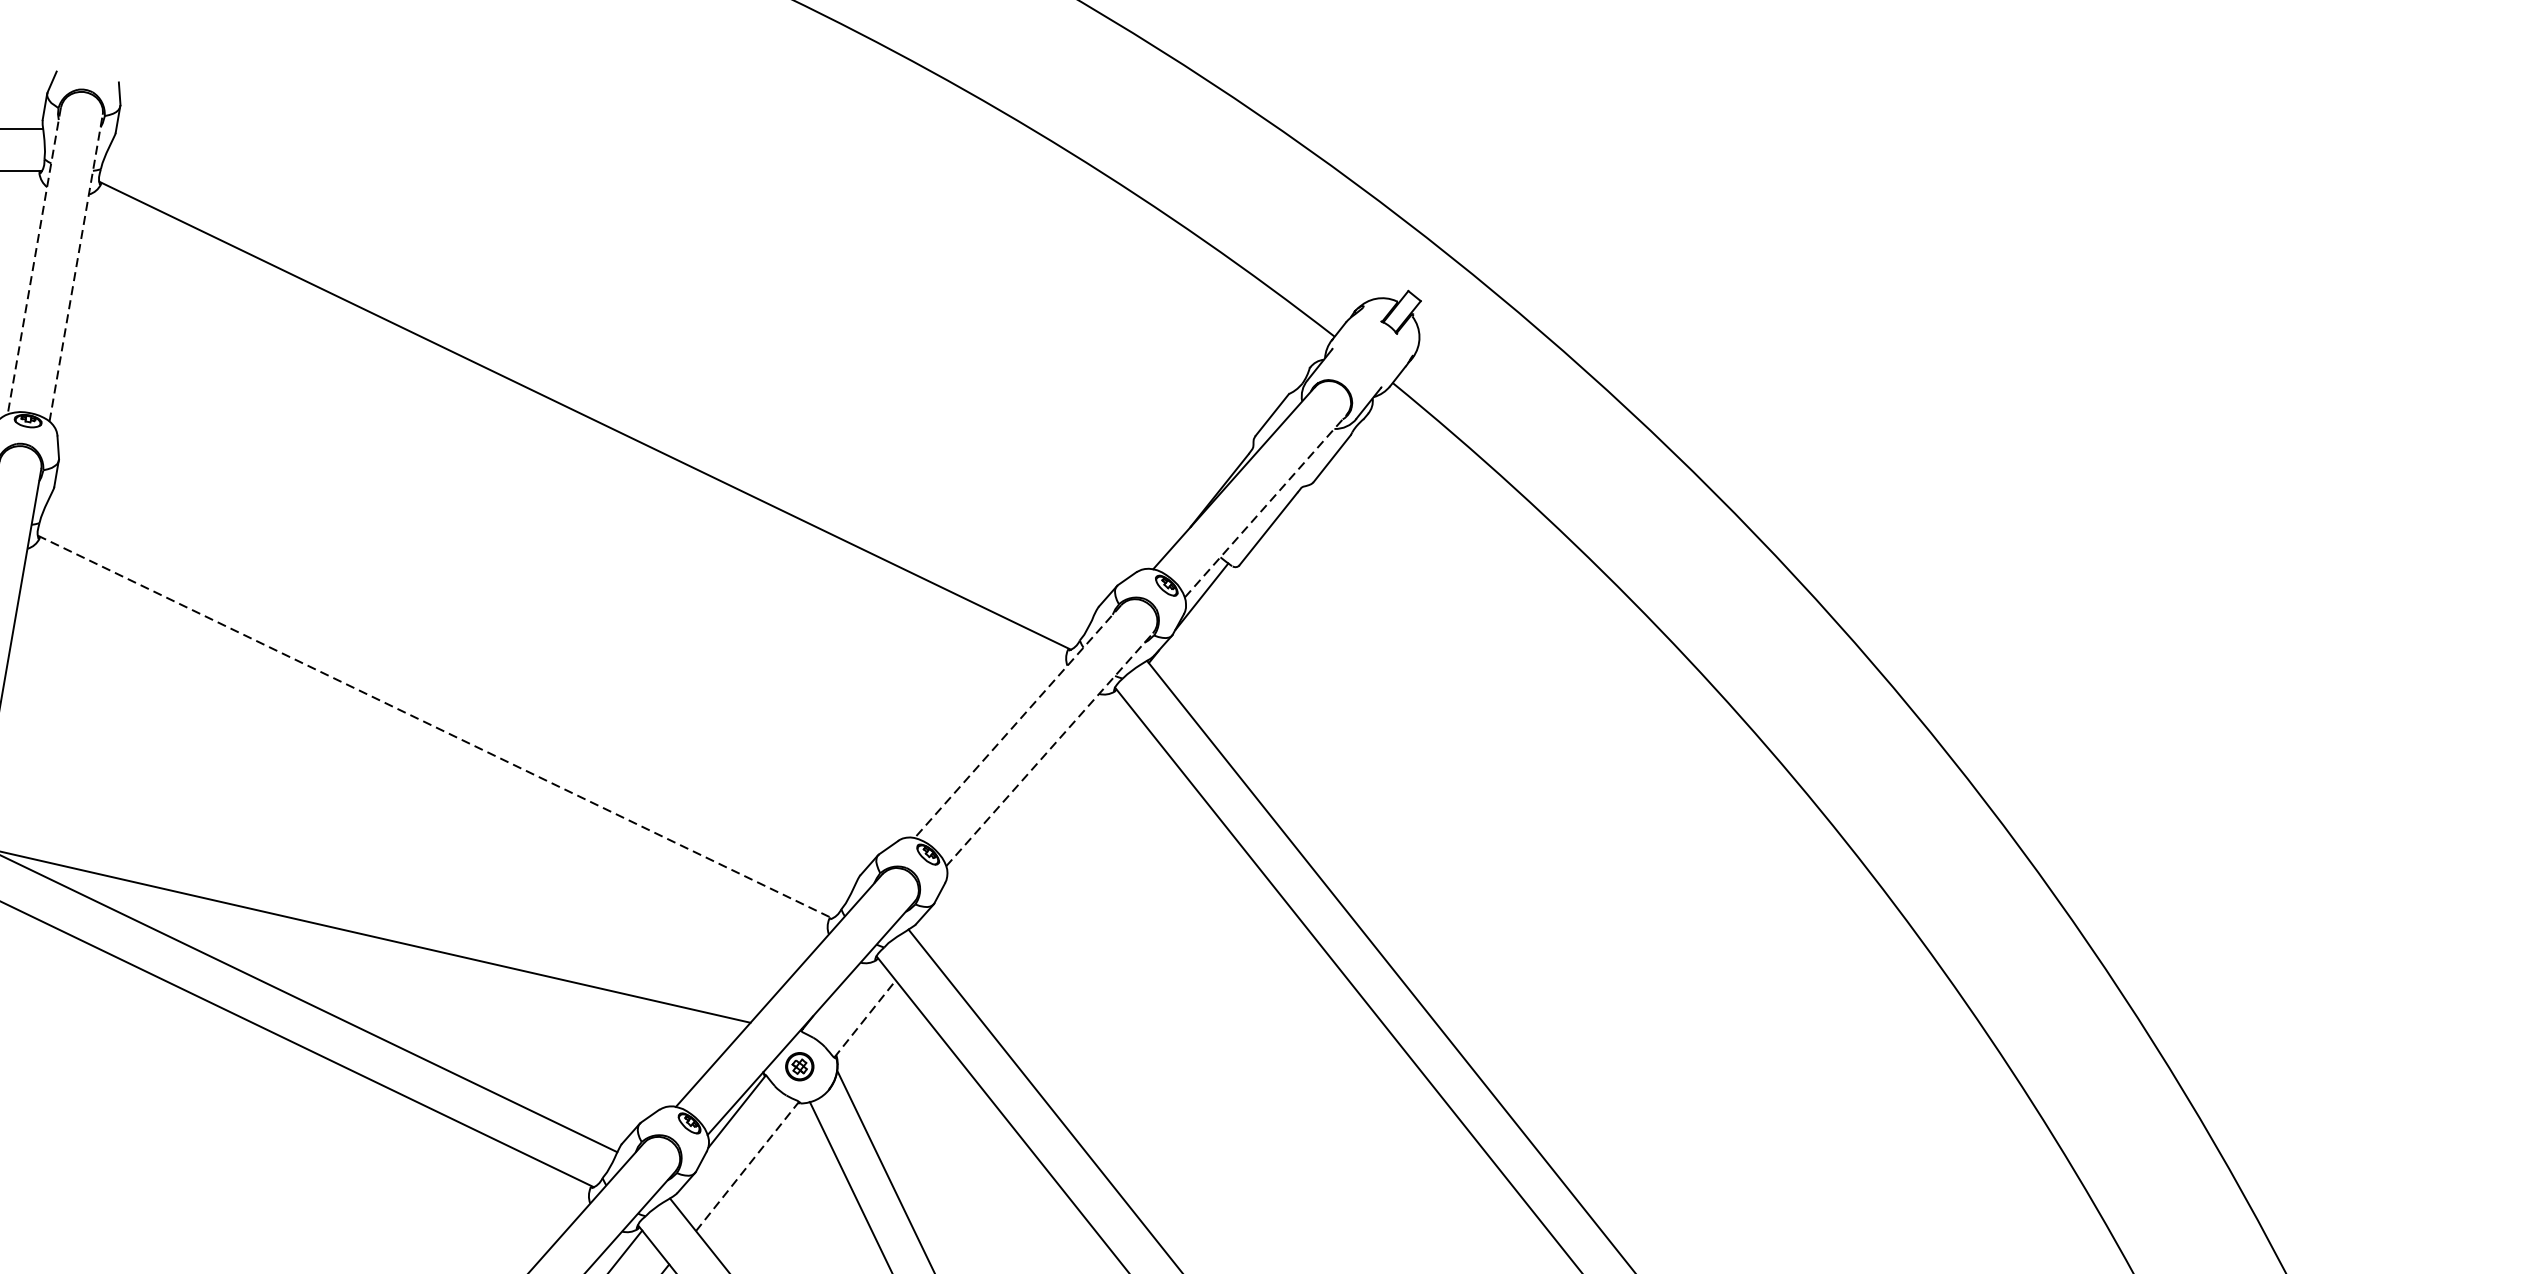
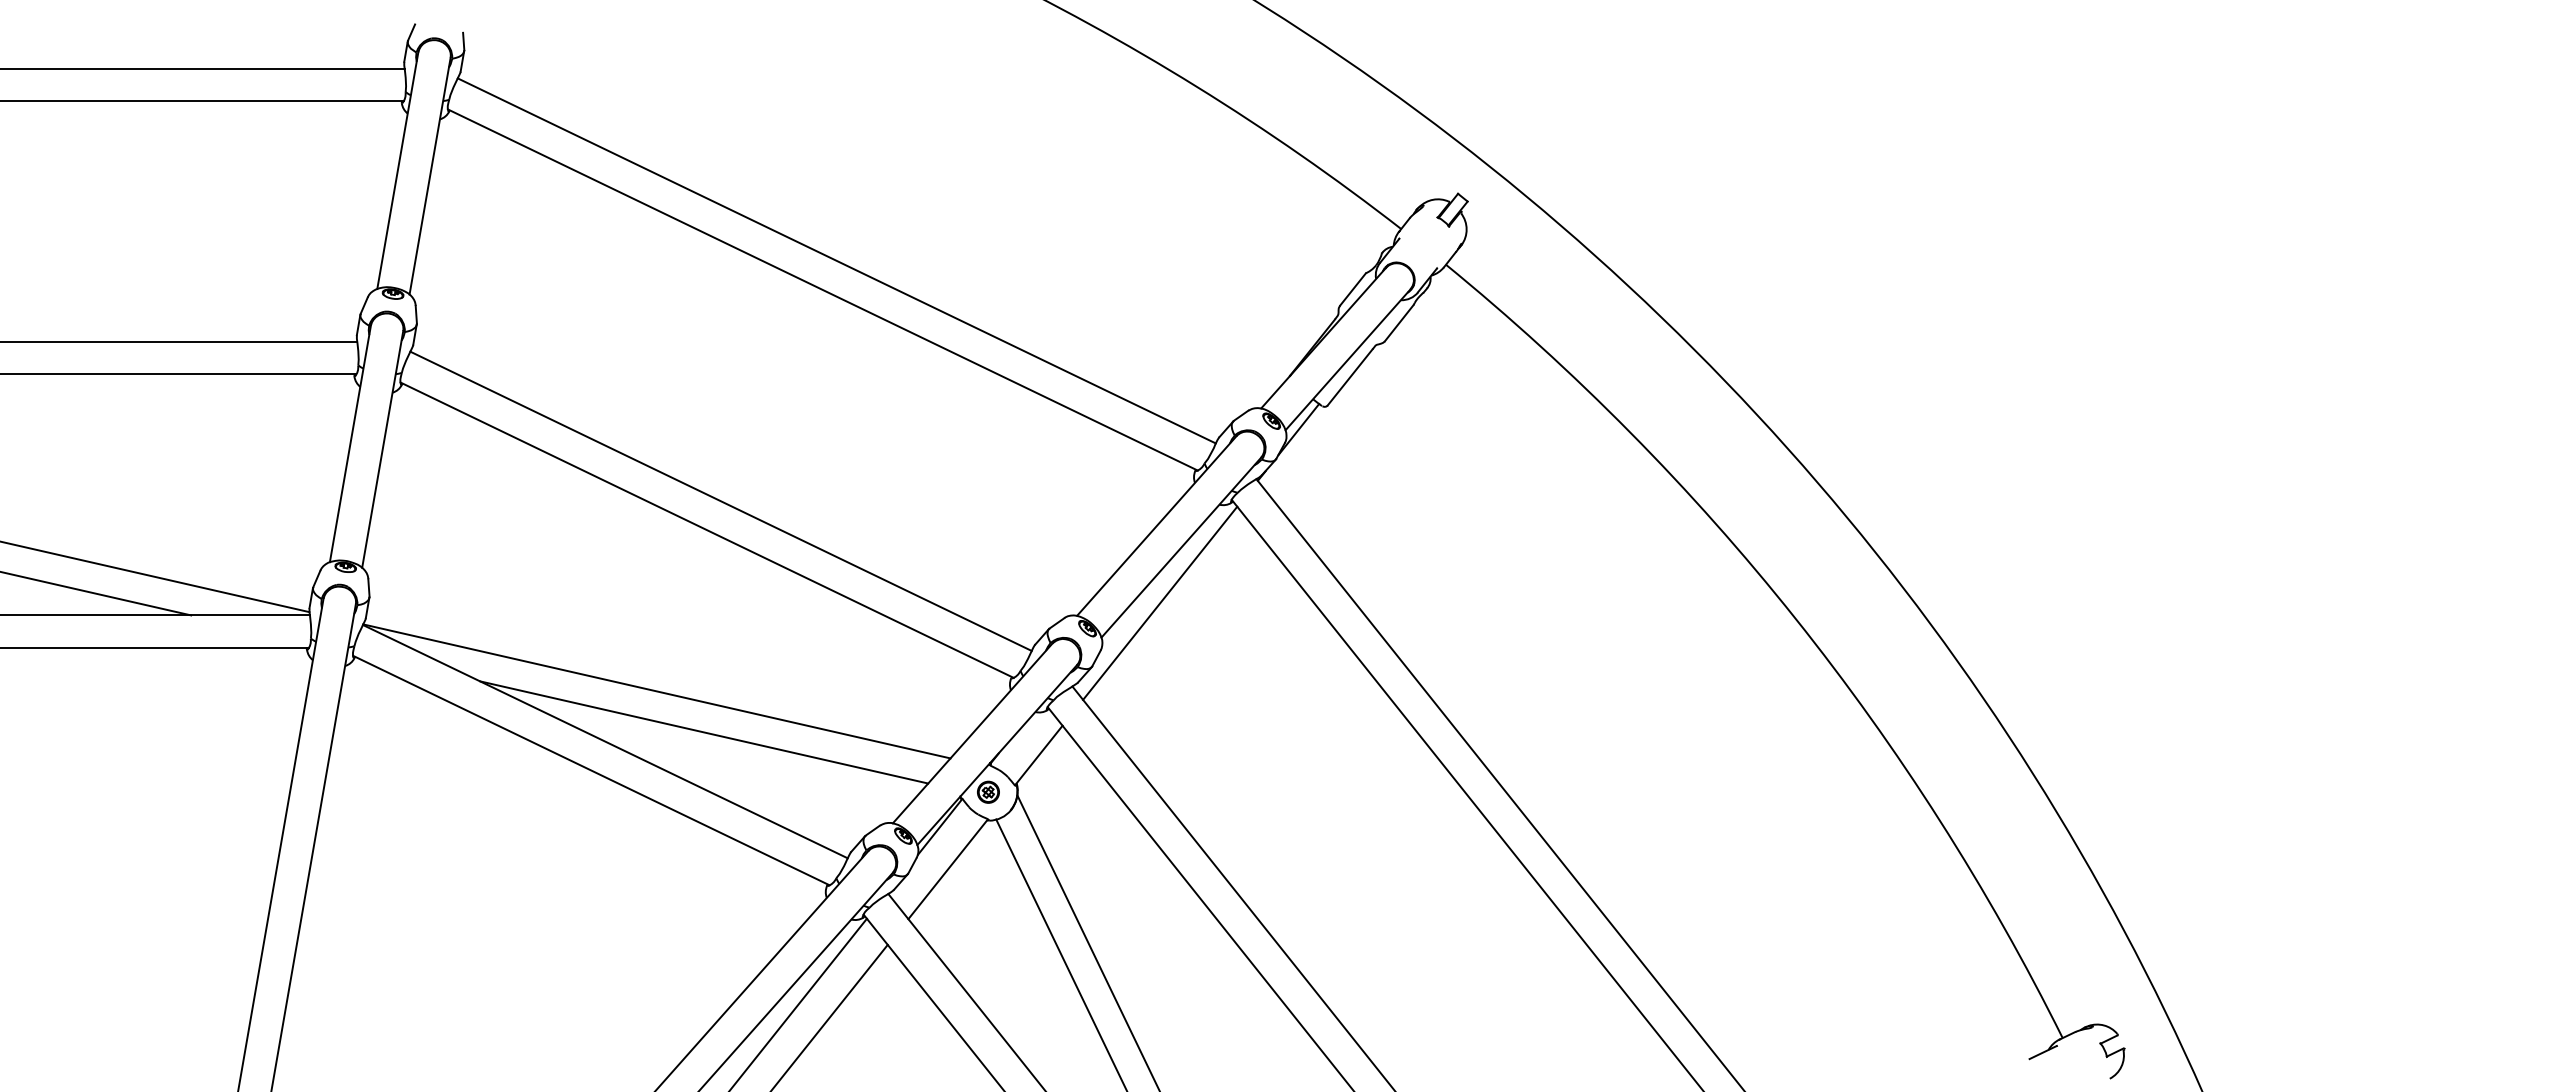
line: (33, 262) -> (397, 171), dashed -> solid
line: (76, 267) -> (430, 175), dashed -> solid
line: (602, 377) -> (836, 260), added
line: (1266, 505) -> (1348, 359), dashed -> solid
line: (452, 688) -> (720, 500), added
line: (1017, 722) -> (1156, 526), dashed -> solid
line: (435, 727) -> (707, 530), dashed -> solid
line: (1049, 749) -> (1181, 547), dashed -> solid
line: (1022, 820) -> (1160, 602), added
line: (431, 989) -> (704, 732), added
line: (865, 1019) -> (1039, 755), dashed -> solid
line: (747, 1166) -> (948, 869), dashed -> solid

